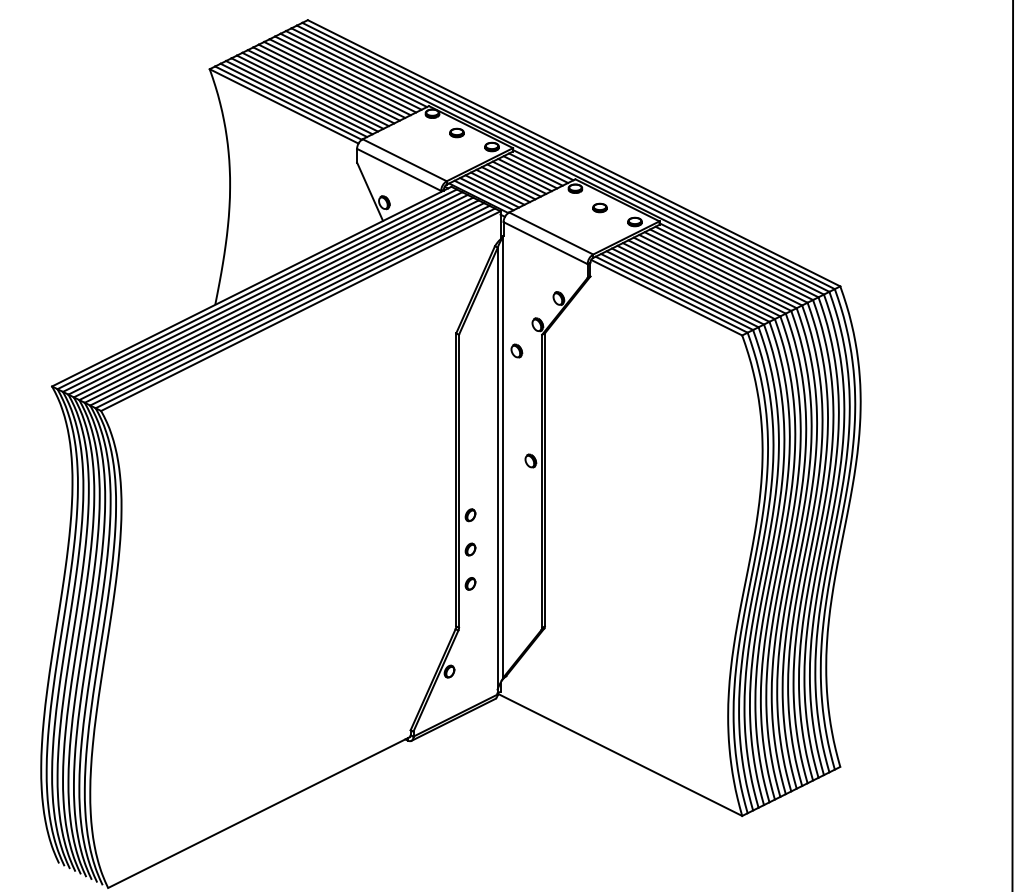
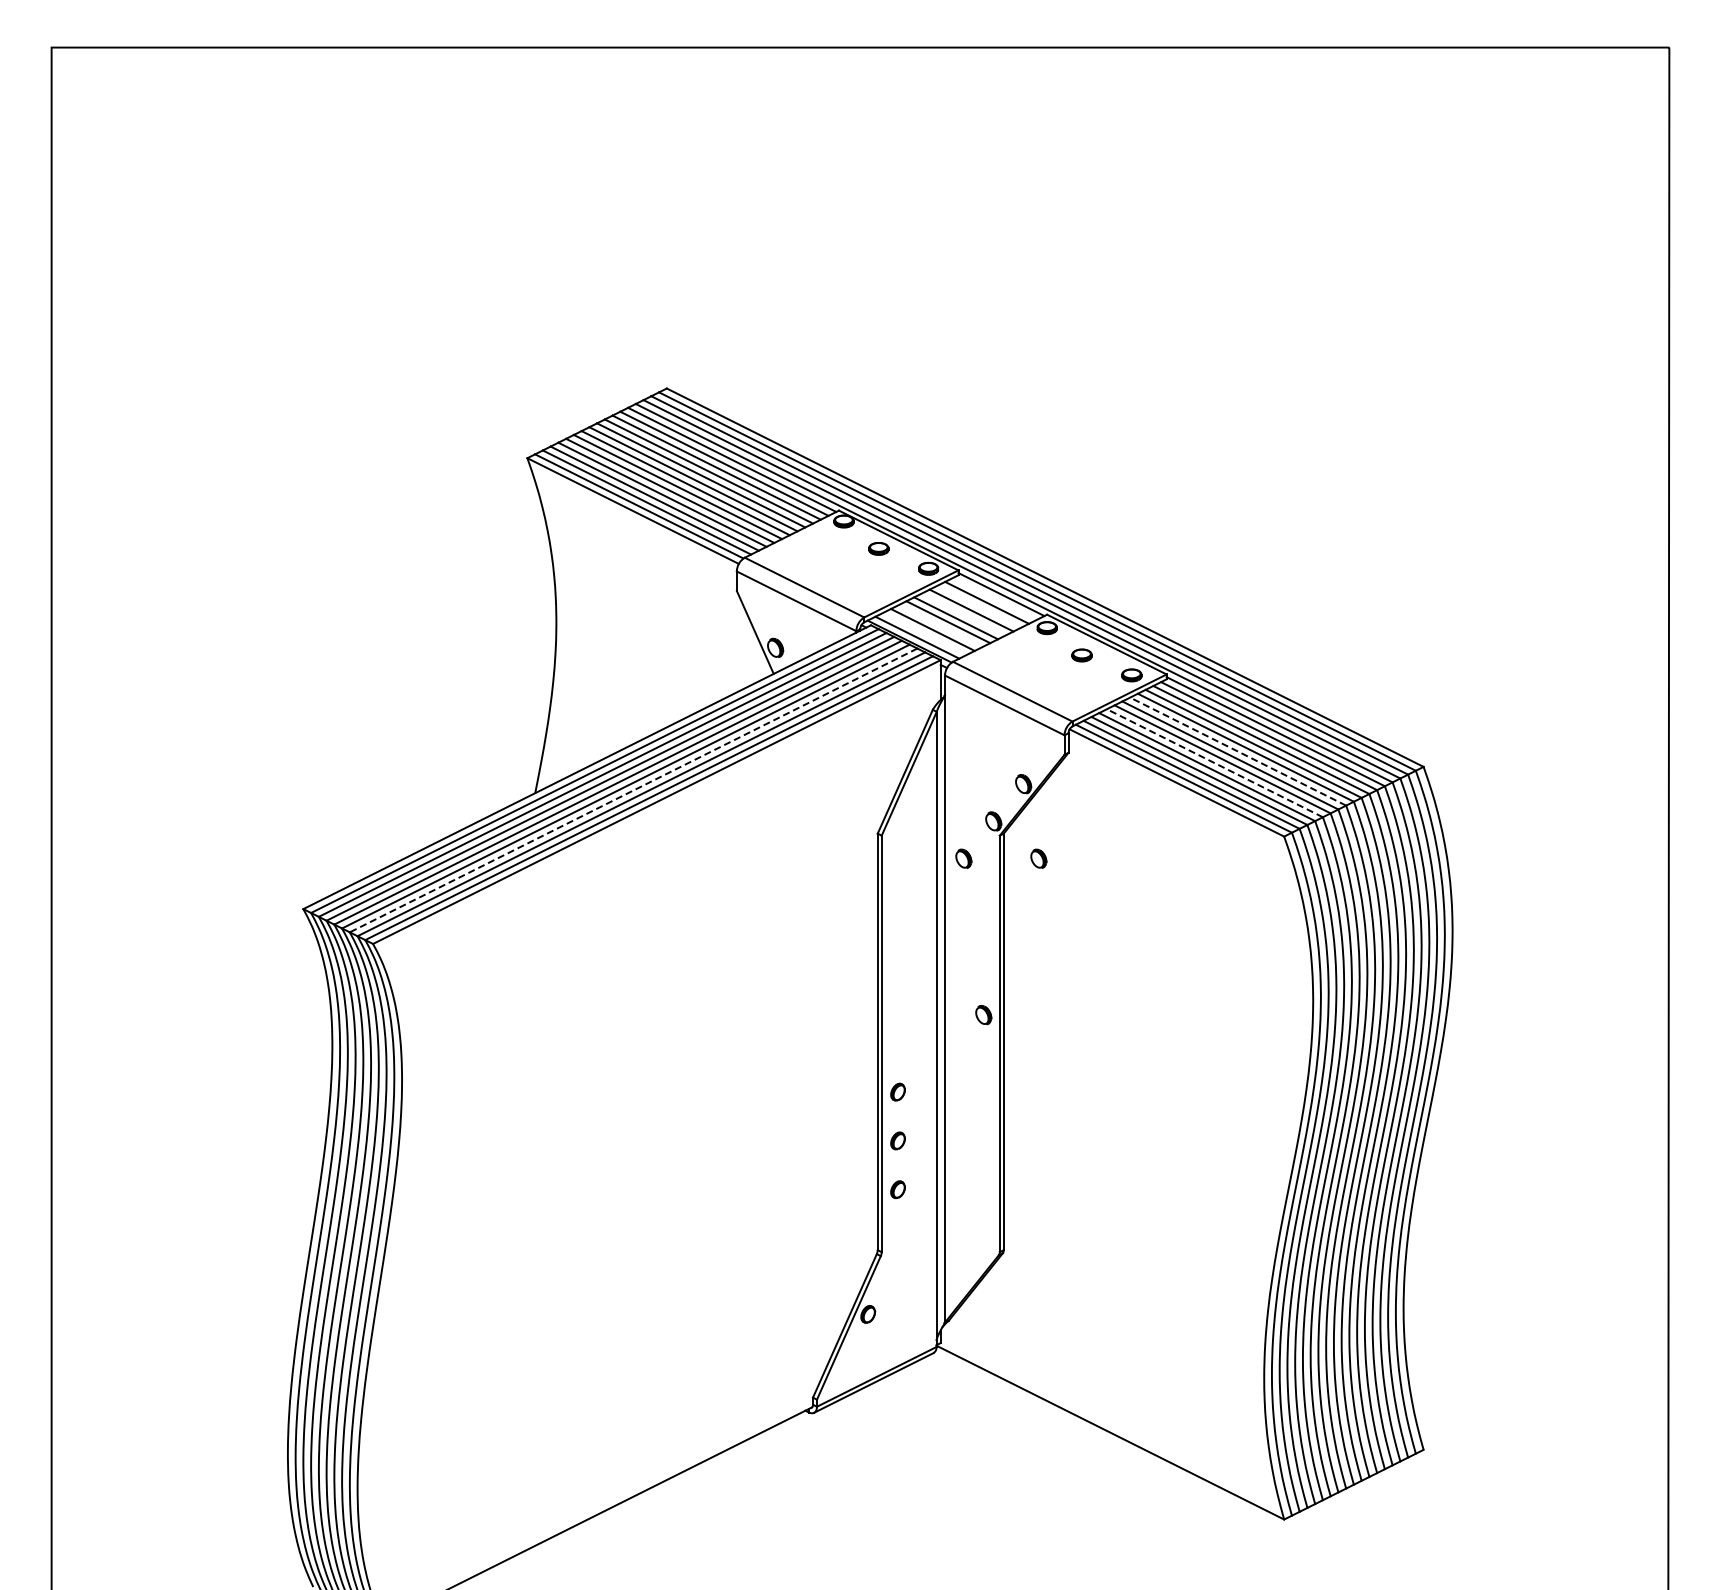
line: (538, 167) -> (994, 598), removed
line: (527, 173) -> (979, 606), removed
line: (516, 179) -> (963, 614), removed
line: (500, 187) -> (940, 626), removed
line: (489, 192) -> (925, 633), removed
line: (710, 275) -> (1238, 751), solid -> dashed
line: (693, 284) -> (1214, 763), solid -> dashed
line: (284, 303) -> (633, 790), solid -> dashed
part: (569, 350) -> (1038, 858), added

